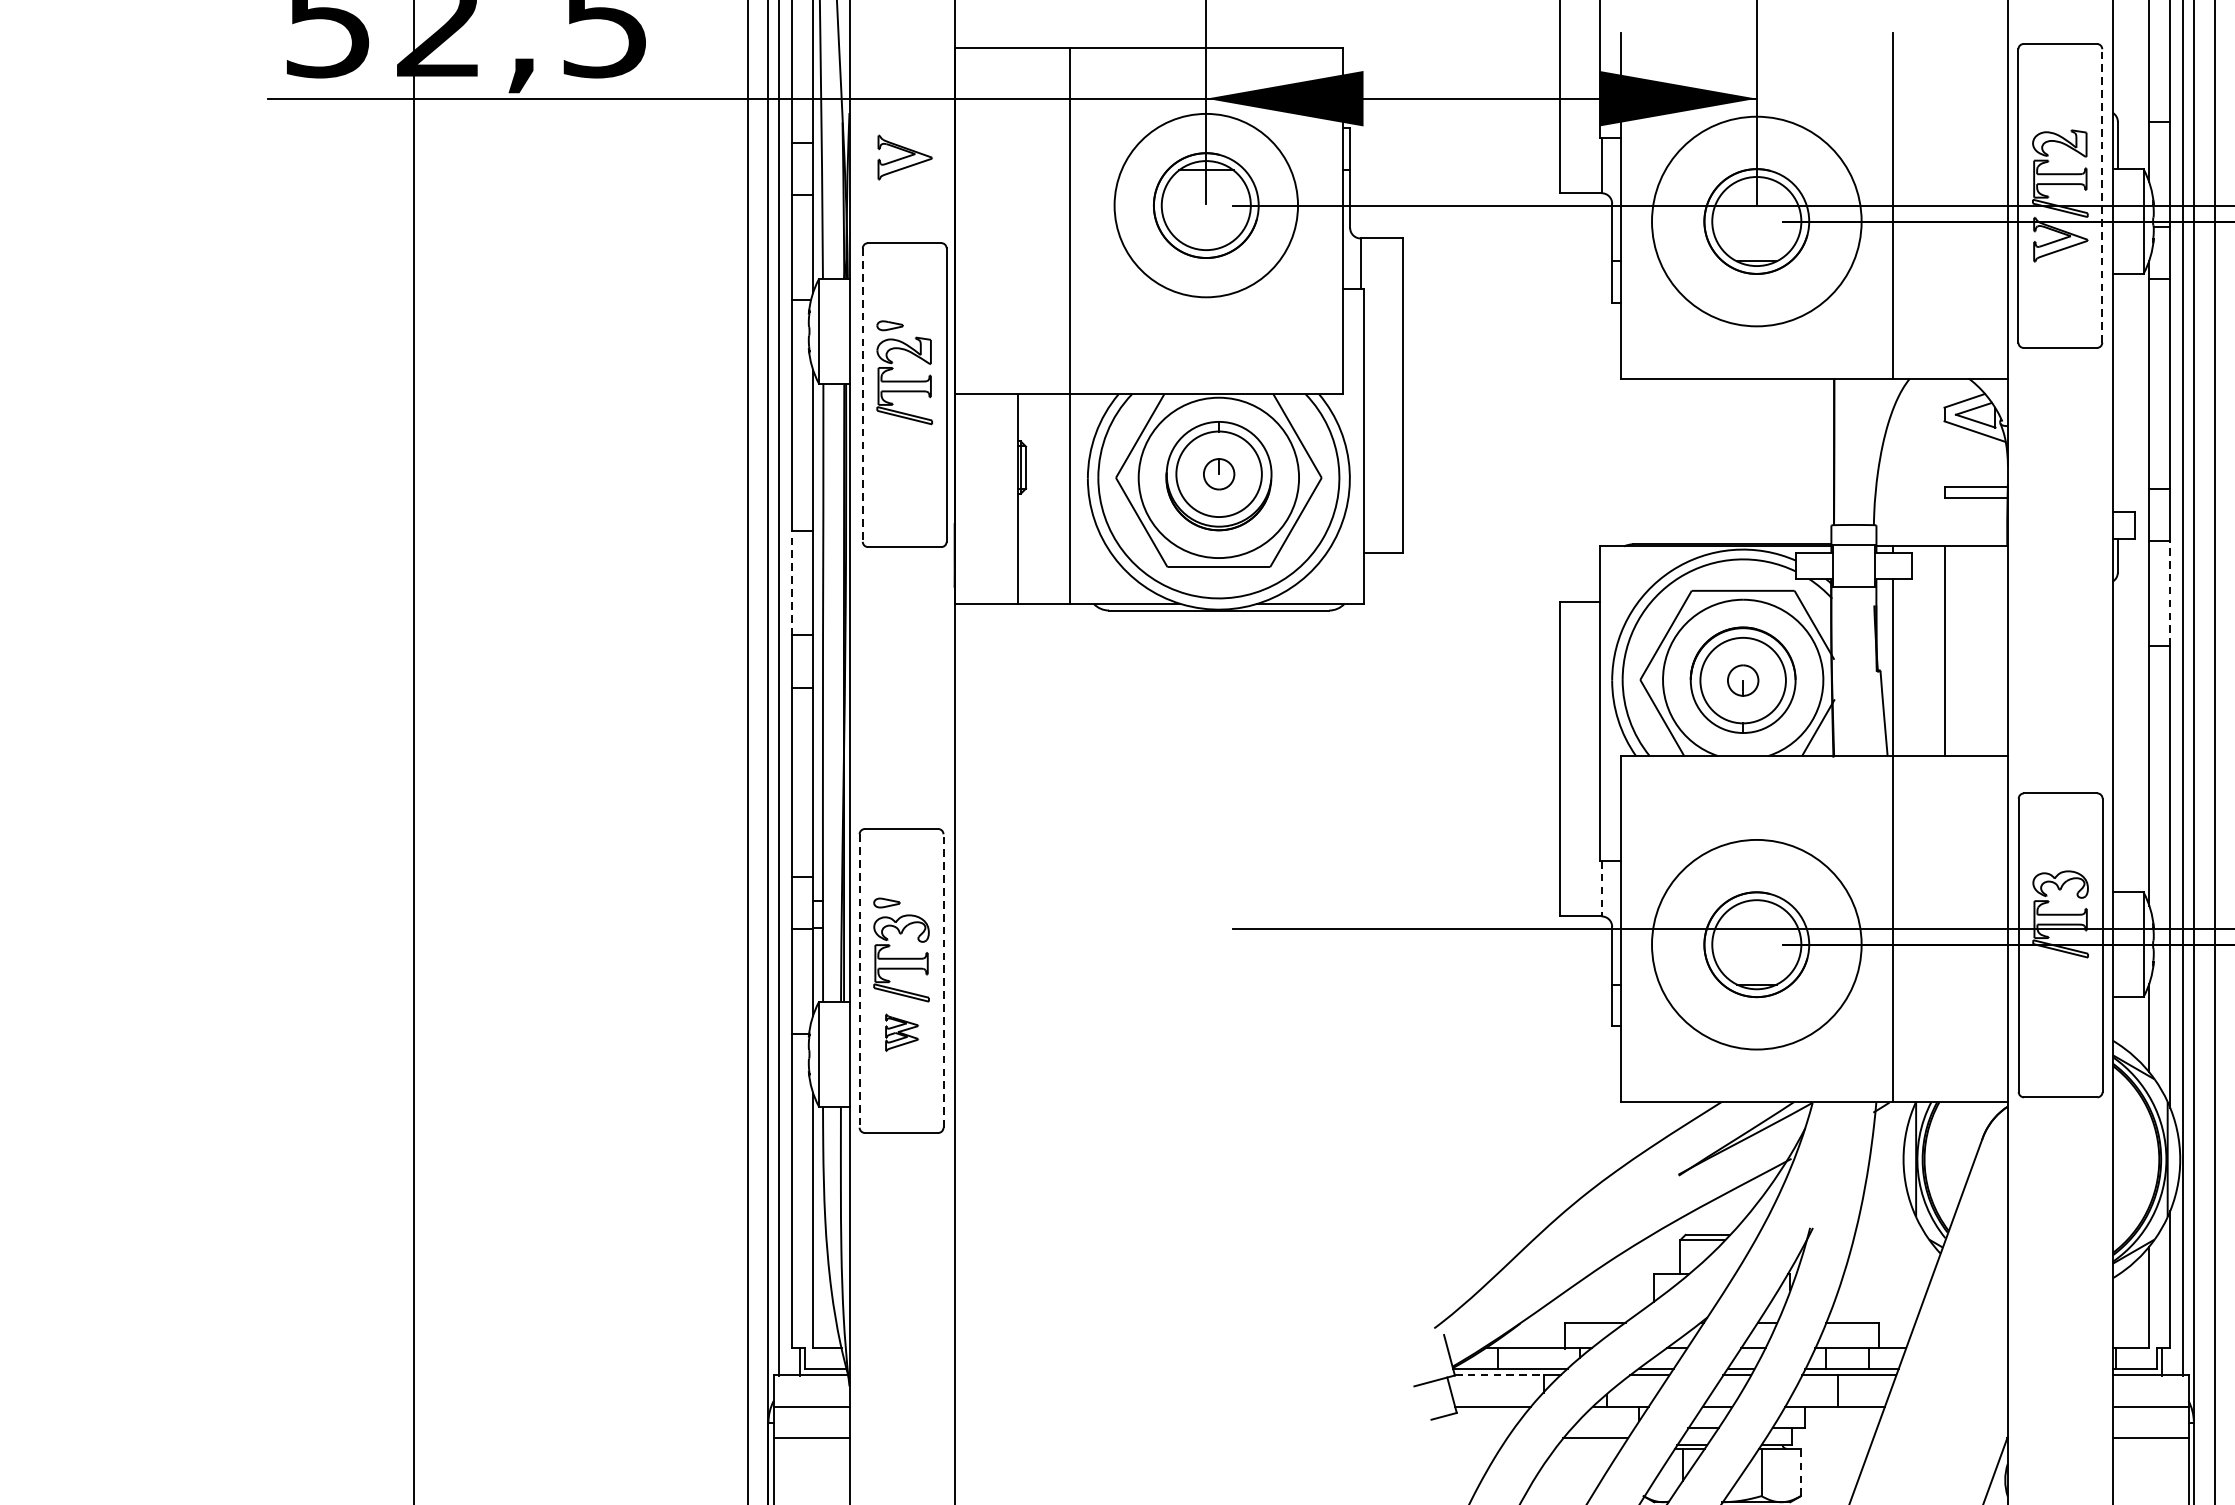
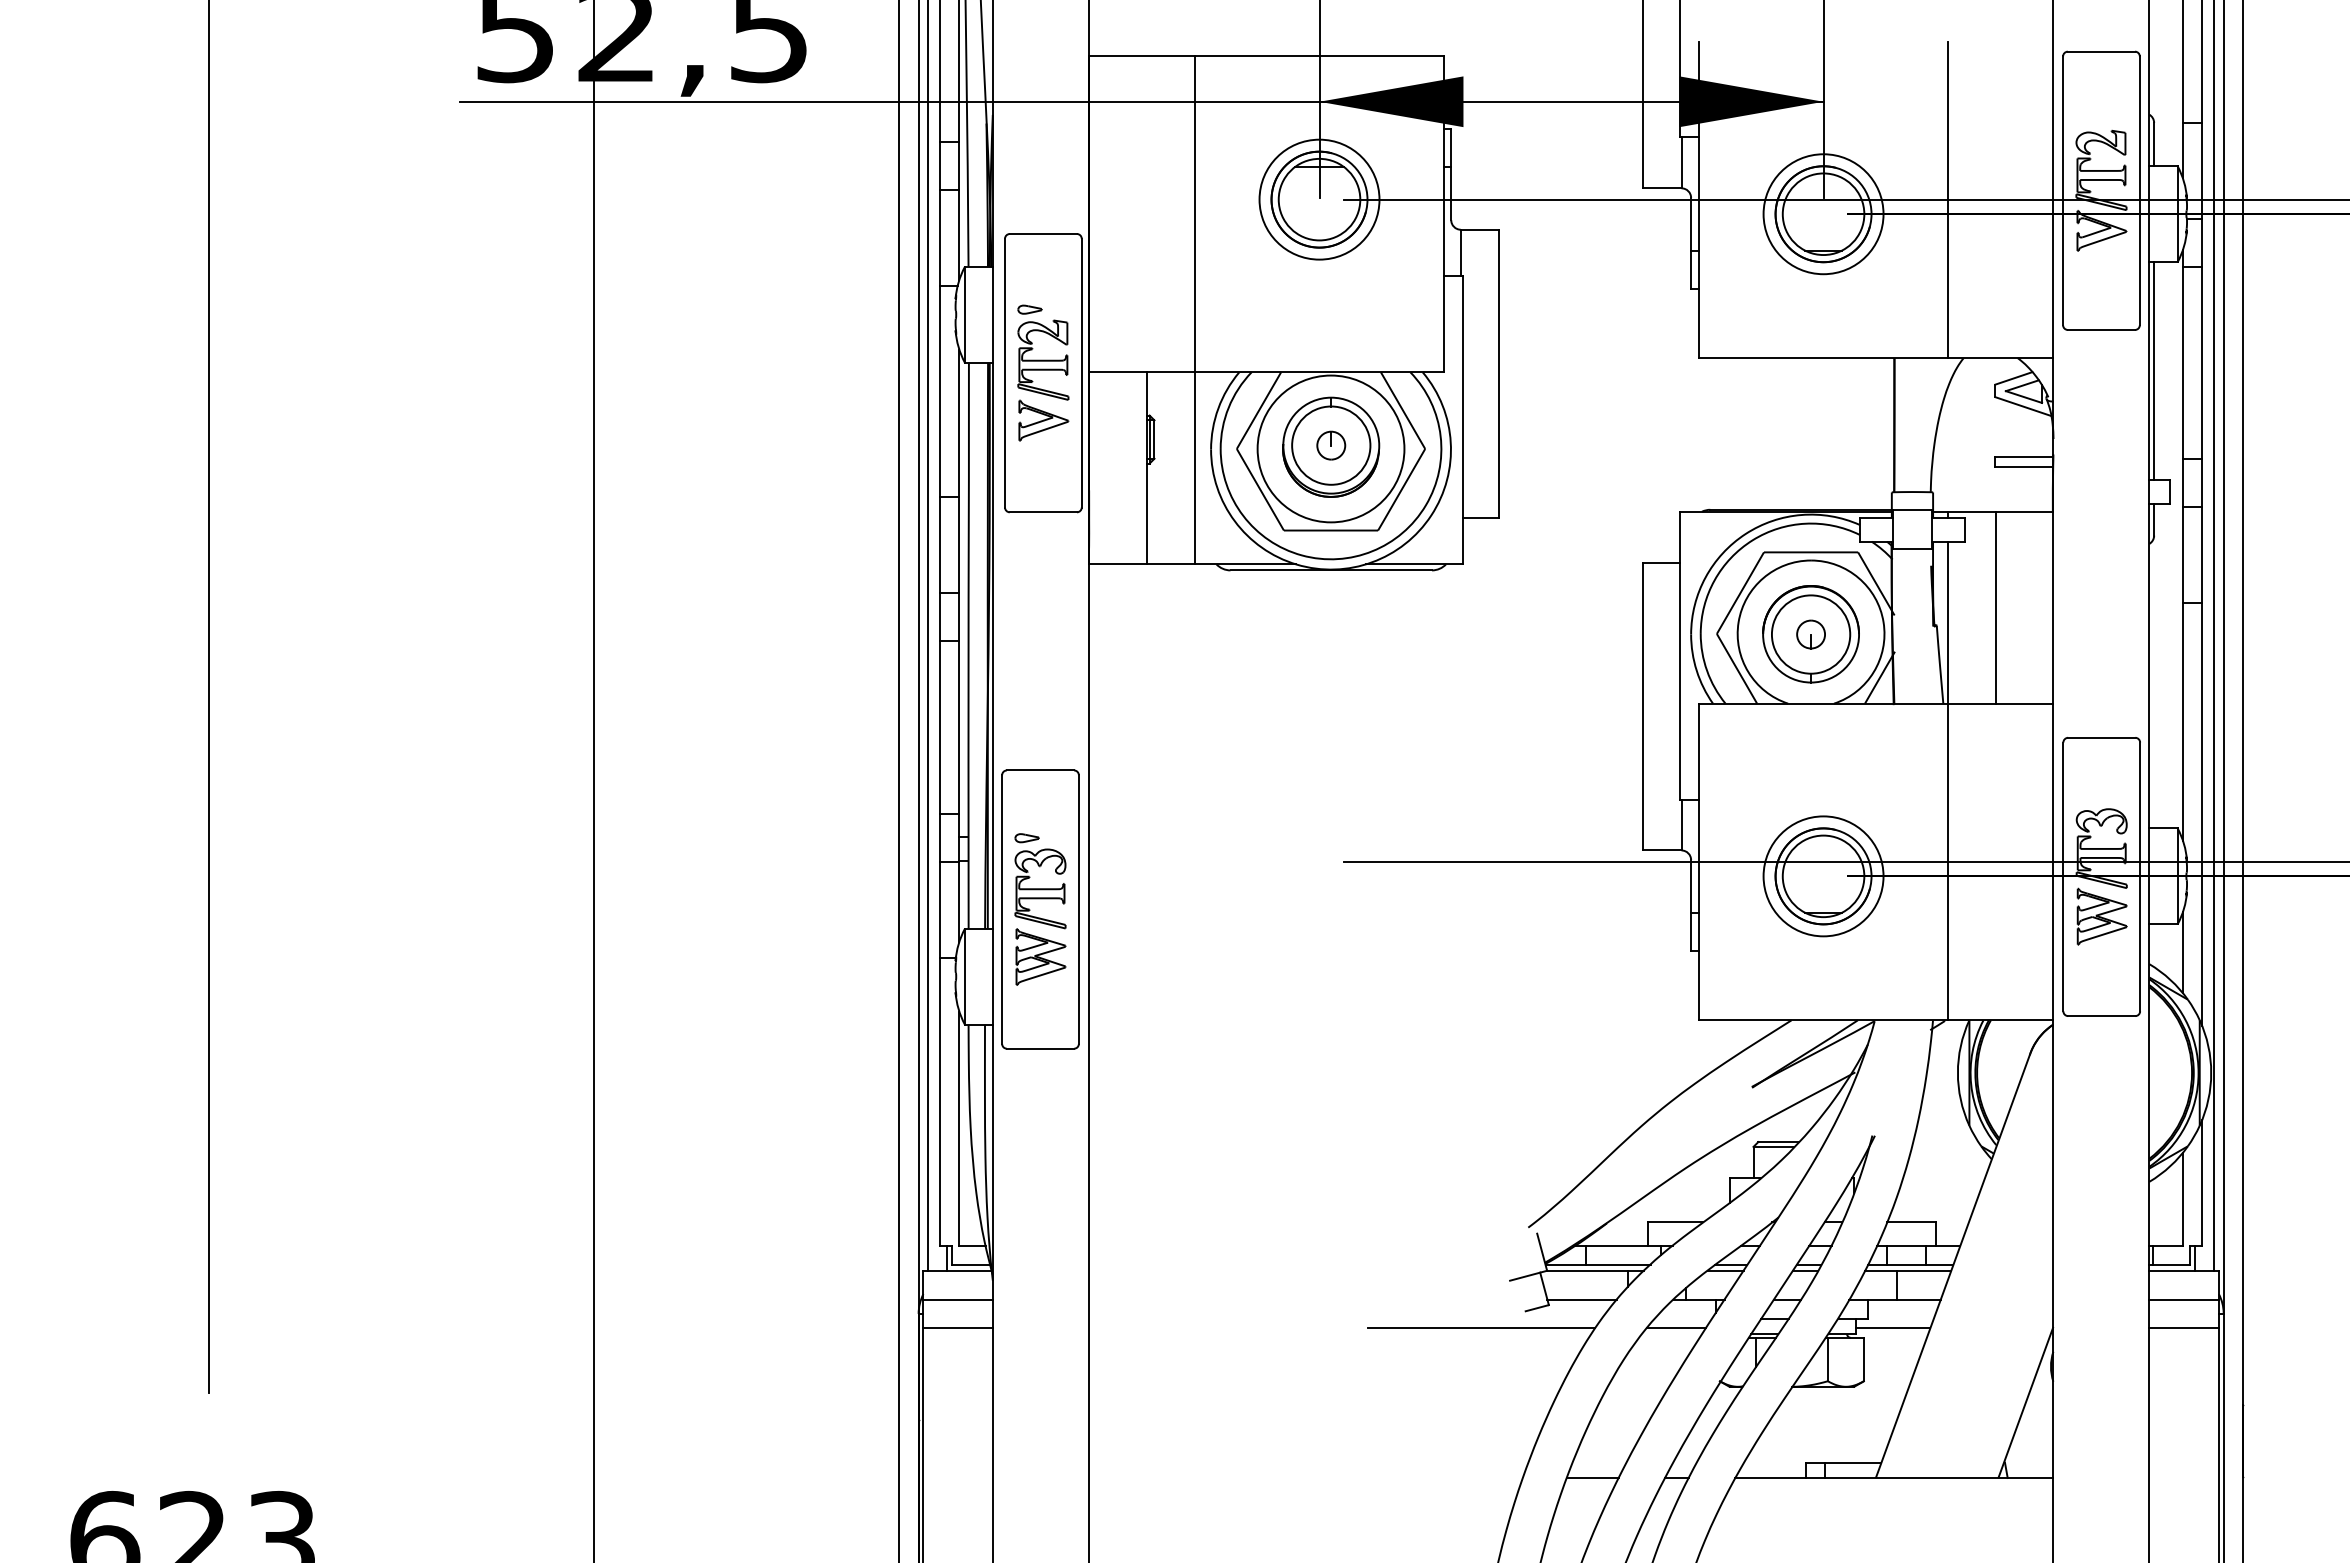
part: (904, 157) -> (1043, 420), moved
line: (2101, 195) -> (2139, 190), dashed -> solid
circle: (1206, 205) -> (1319, 199), size x0.71
circle: (1756, 221) -> (1823, 214), size x0.62
line: (2118, 393) -> (2154, 371), added
line: (863, 395) -> (1005, 373), dashed -> solid
line: (792, 583) -> (940, 545), dashed -> solid
line: (2170, 593) -> (2202, 554), dashed -> solid
line: (1601, 889) -> (1681, 825), dashed -> solid
circle: (1756, 944) -> (1823, 876), size x0.62
line: (943, 980) -> (1078, 909), dashed -> solid
line: (860, 981) -> (1002, 910), dashed -> solid
part: (2060, 988) -> (2101, 916), added
part: (901, 1032) -> (1040, 956), size x1.67
line: (1498, 1375) -> (1587, 1270), dashed -> solid
line: (1383, 1438) -> (1481, 1328), added
line: (1833, 1438) -> (1893, 1328), added
line: (1800, 1472) -> (1863, 1359), dashed -> solid

